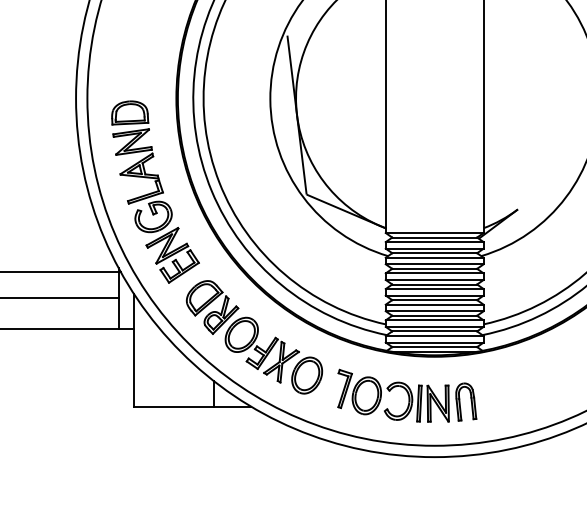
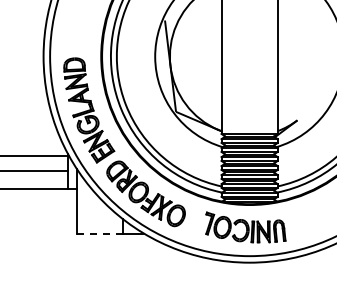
part: (406, 395) -> (245, 227), moved
line: (173, 406) -> (99, 233), solid -> dashed

